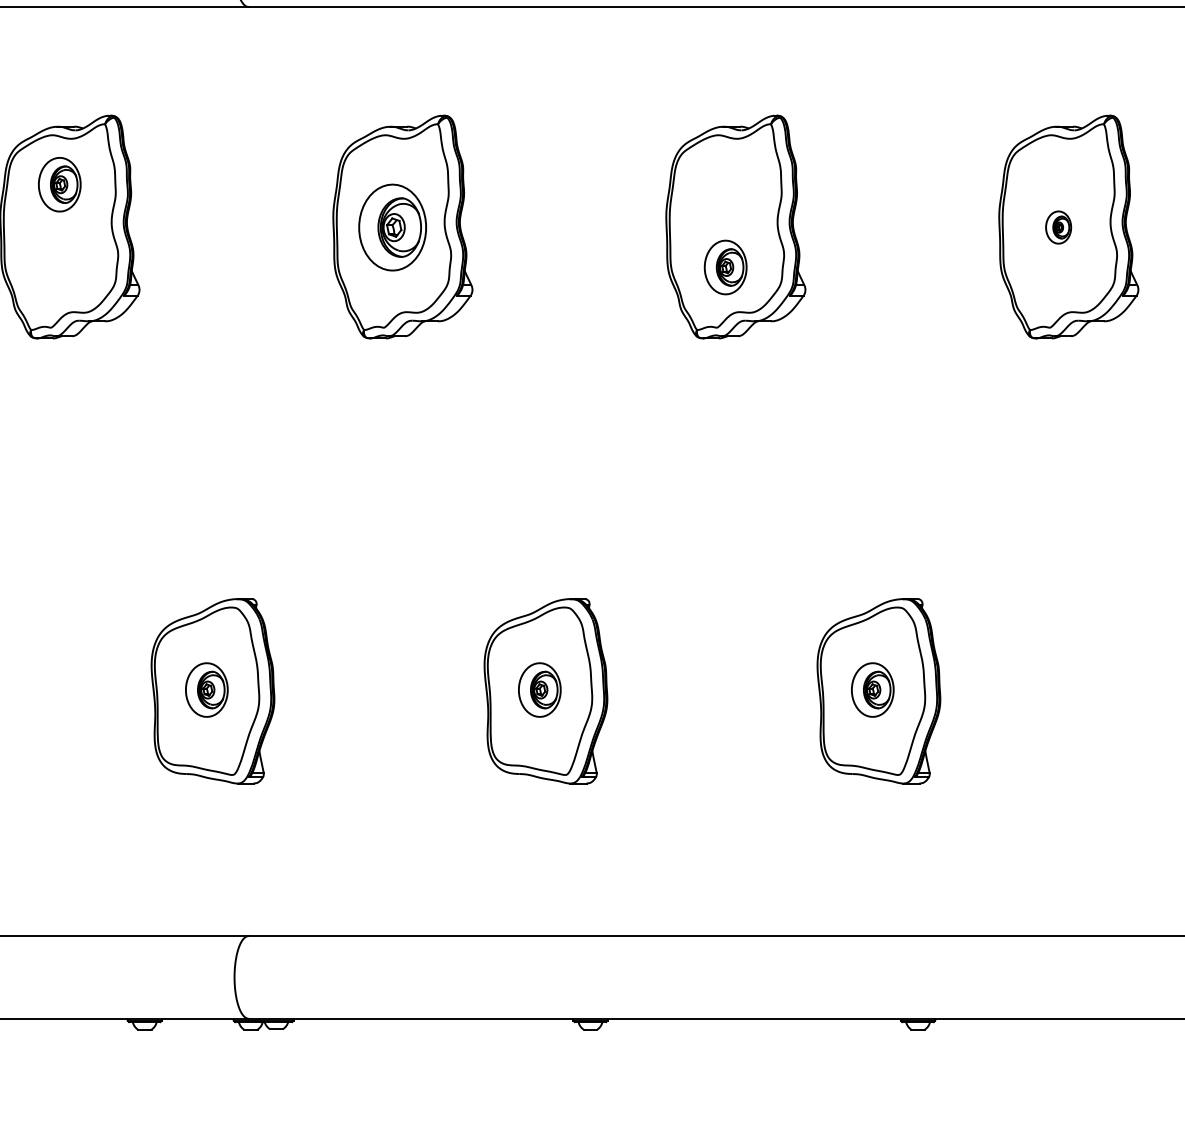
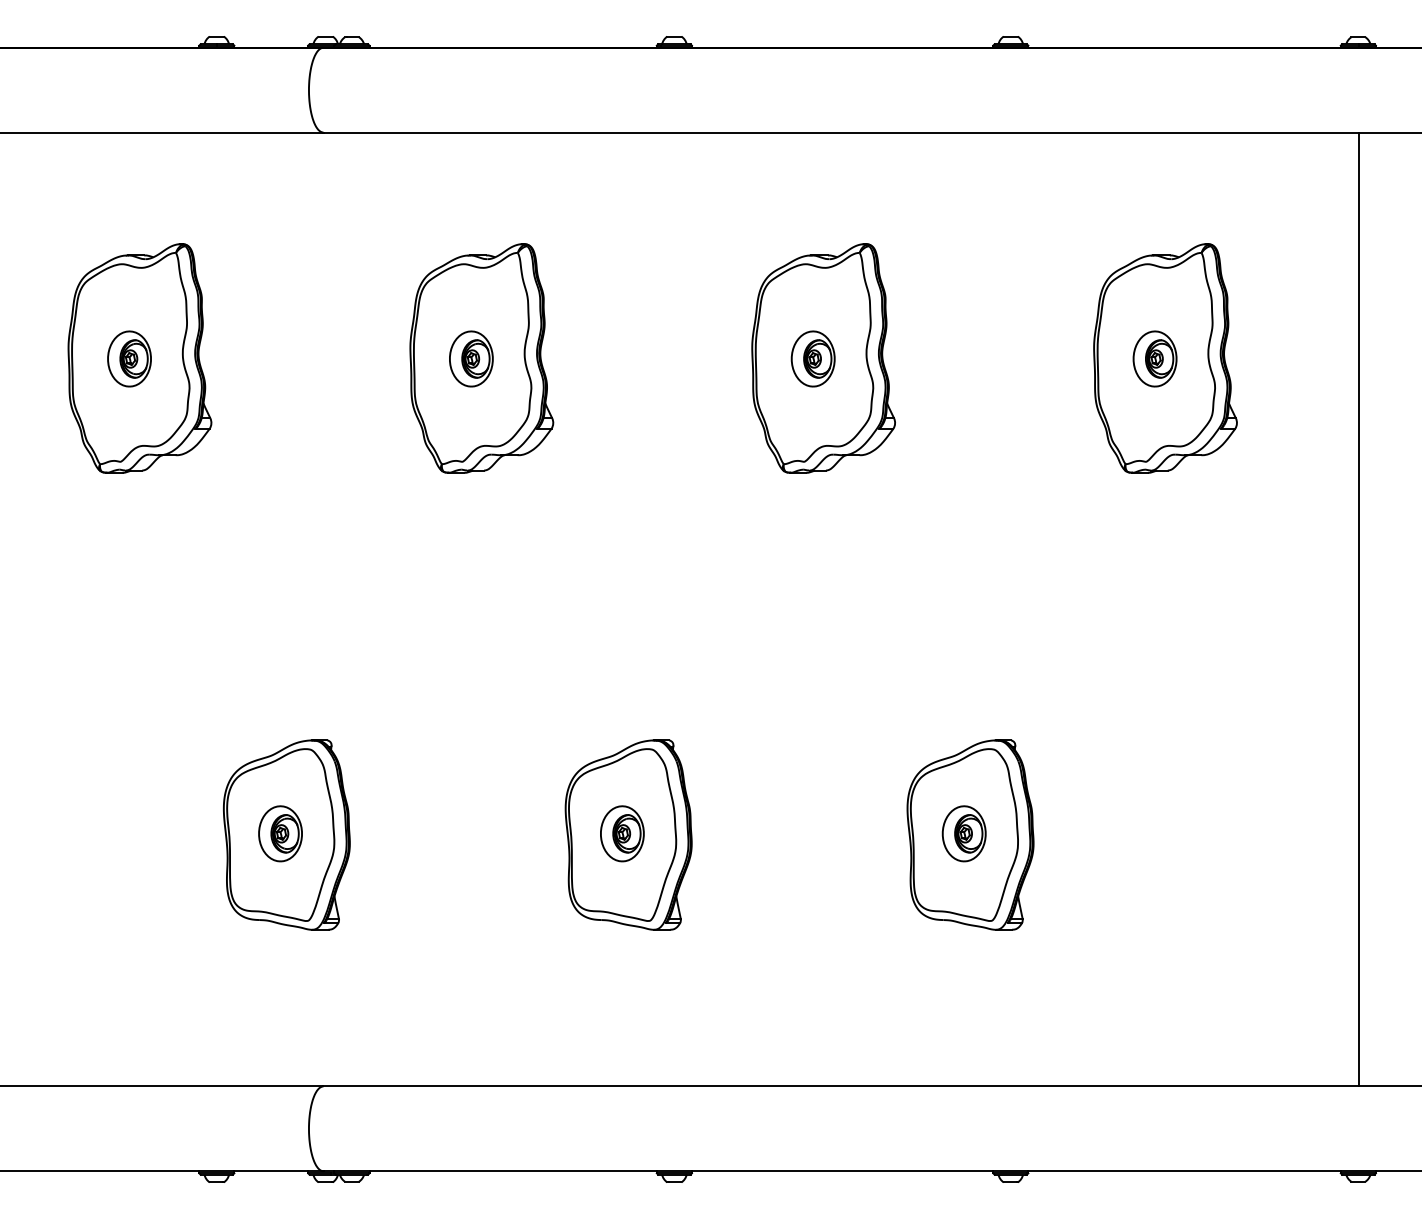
part: (59, 184) -> (129, 358), moved
part: (392, 227) -> (471, 358), size x0.62
part: (1058, 227) -> (1154, 358), size x1.67
part: (724, 267) -> (812, 358), moved

